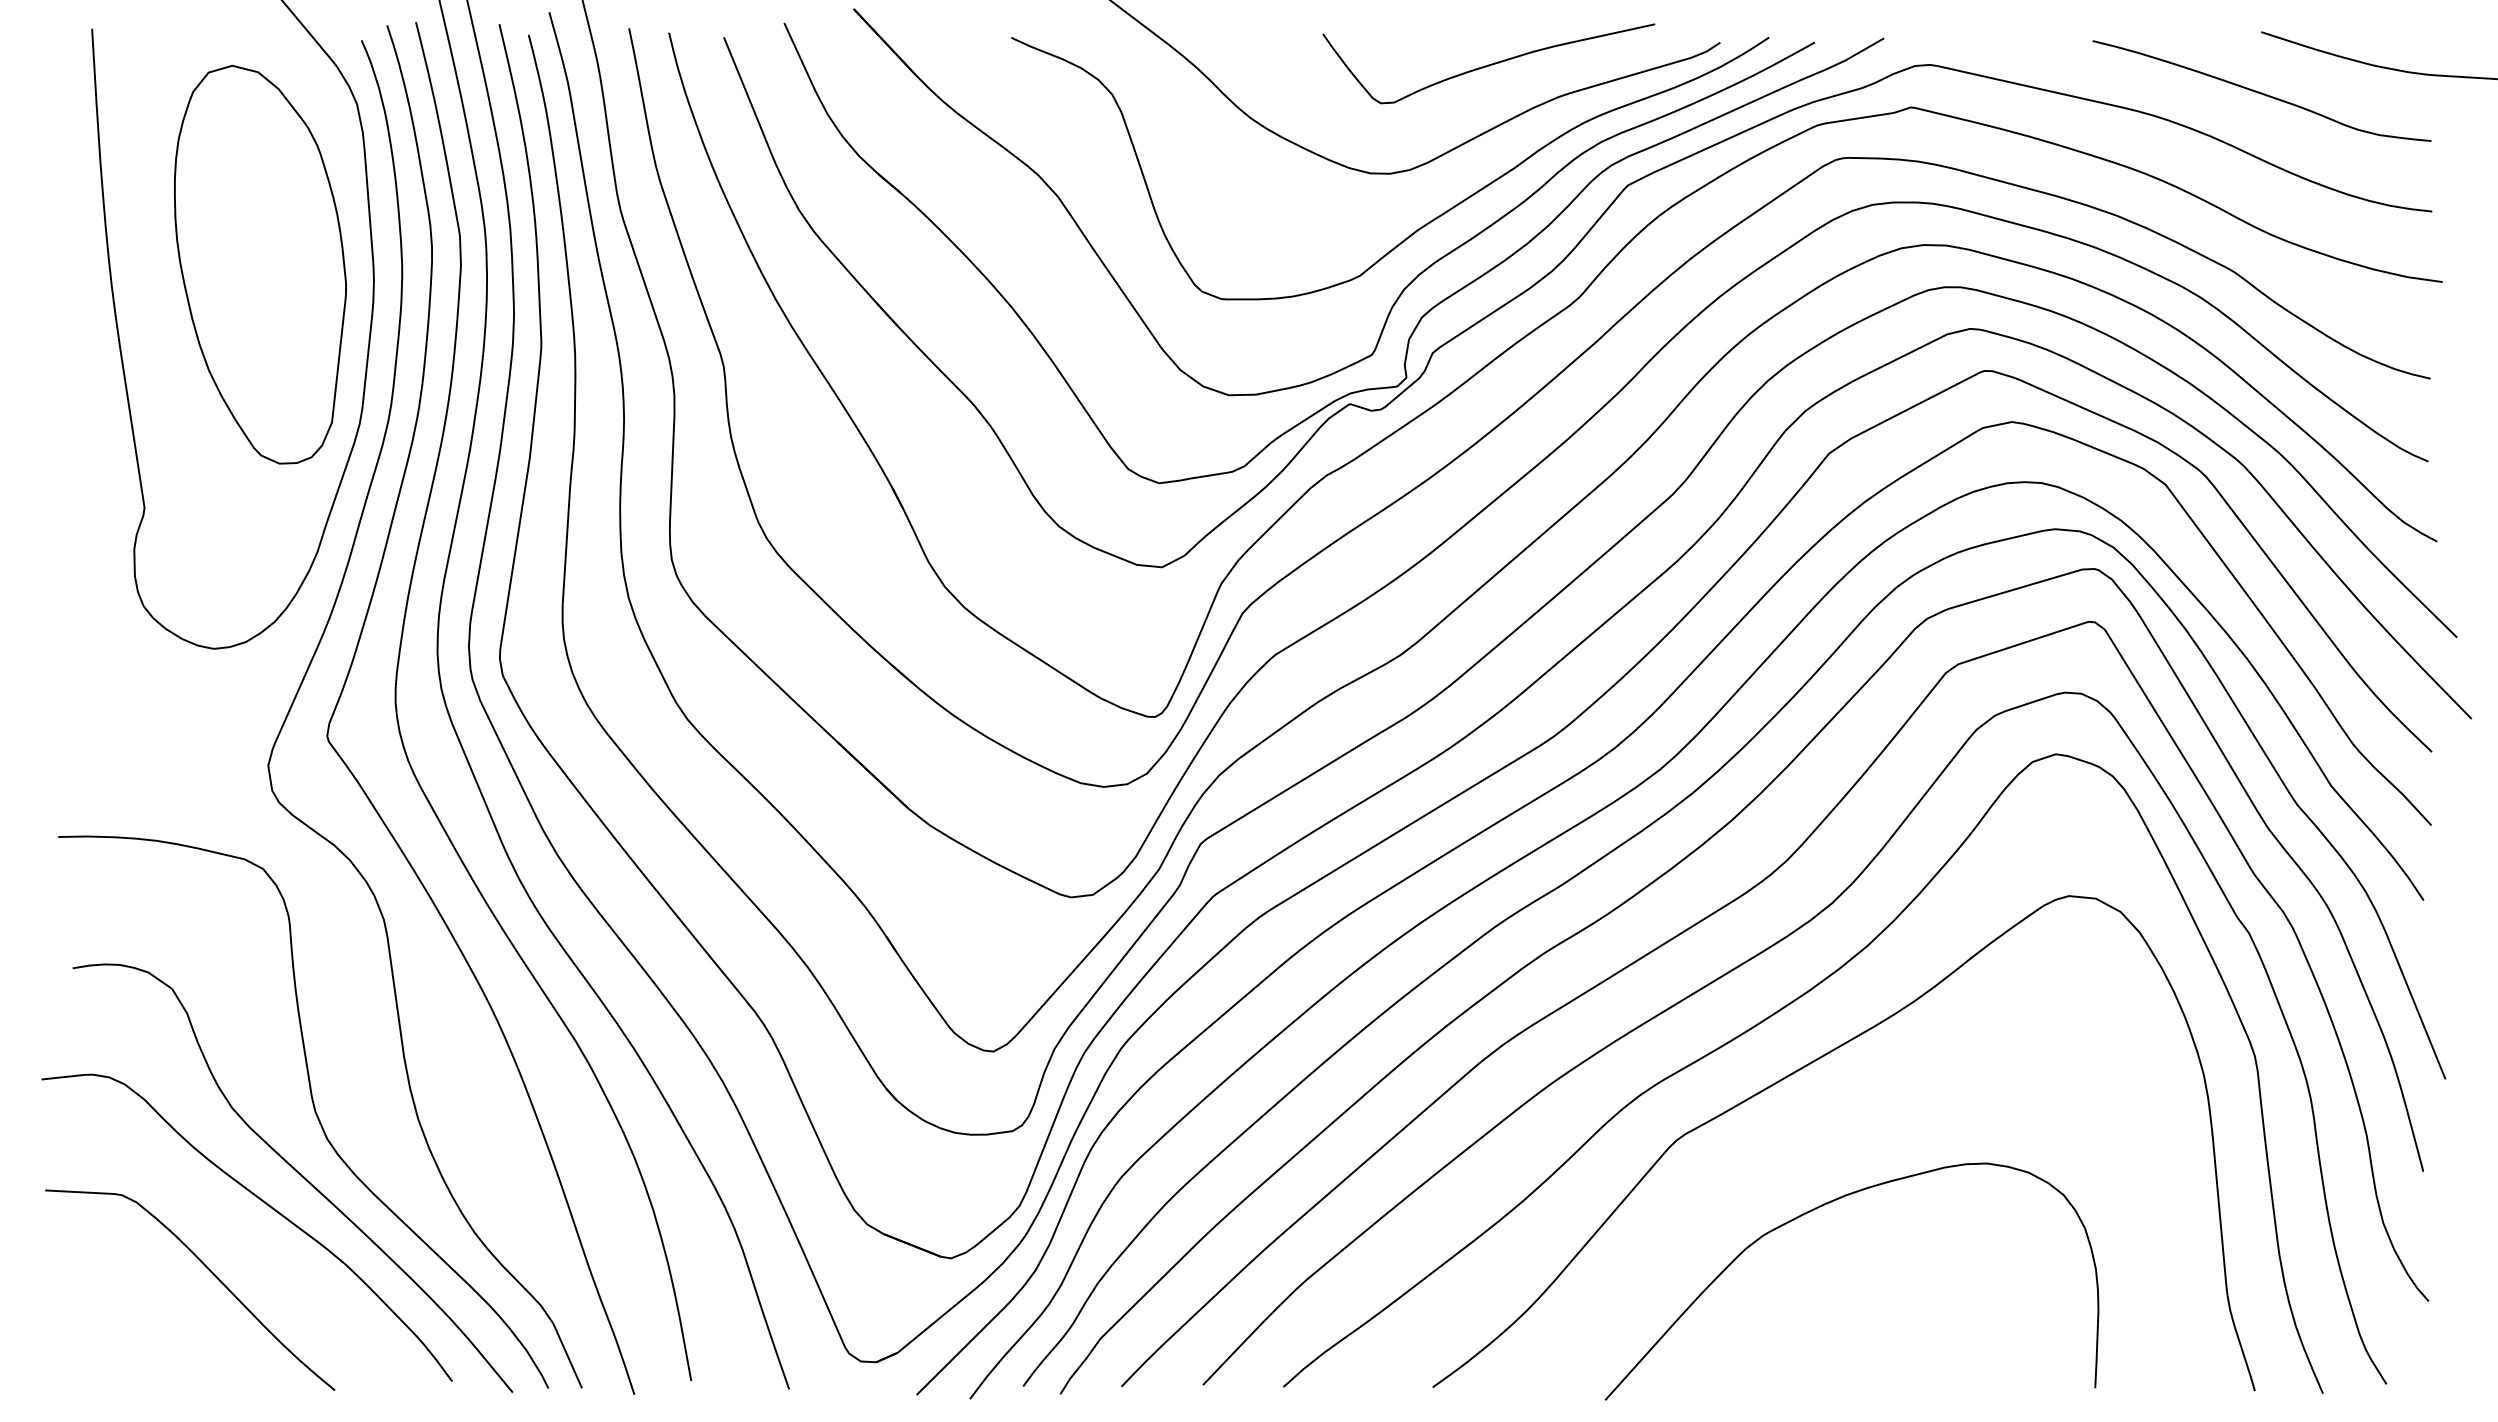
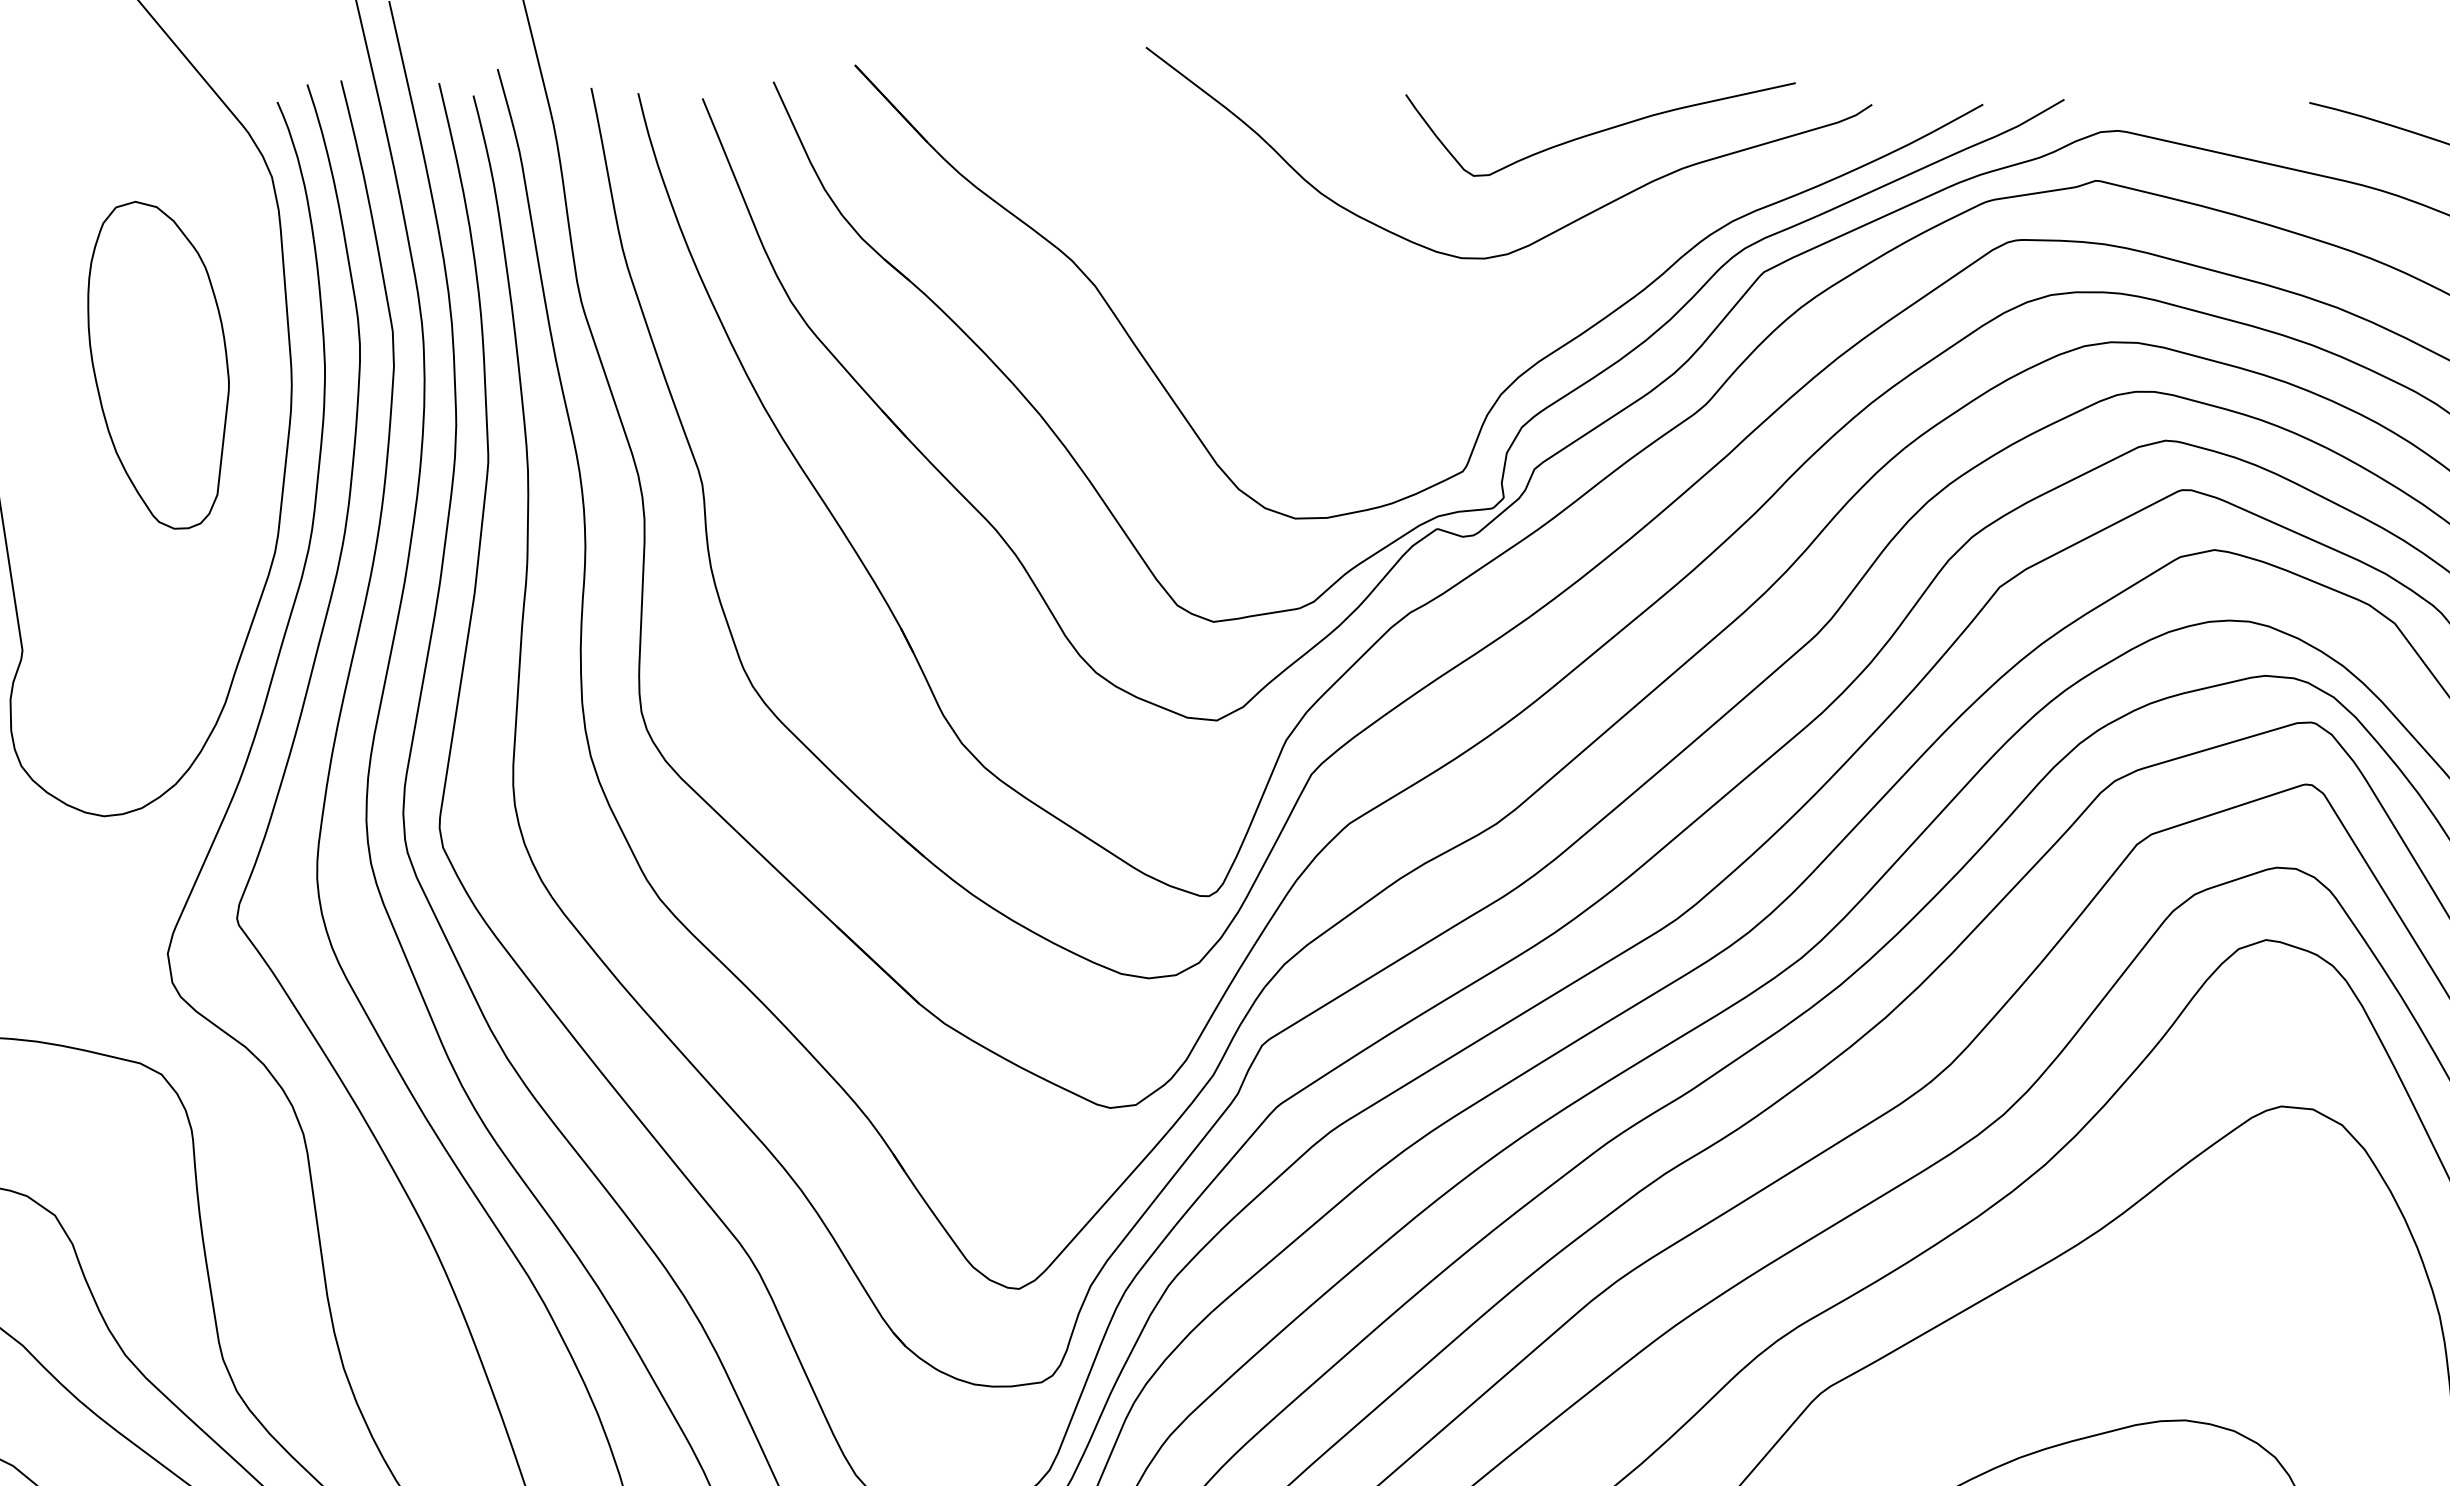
curve: (1427, 222) -> (1528, 315), removed
part: (260, 264) -> (158, 365), size x0.7

